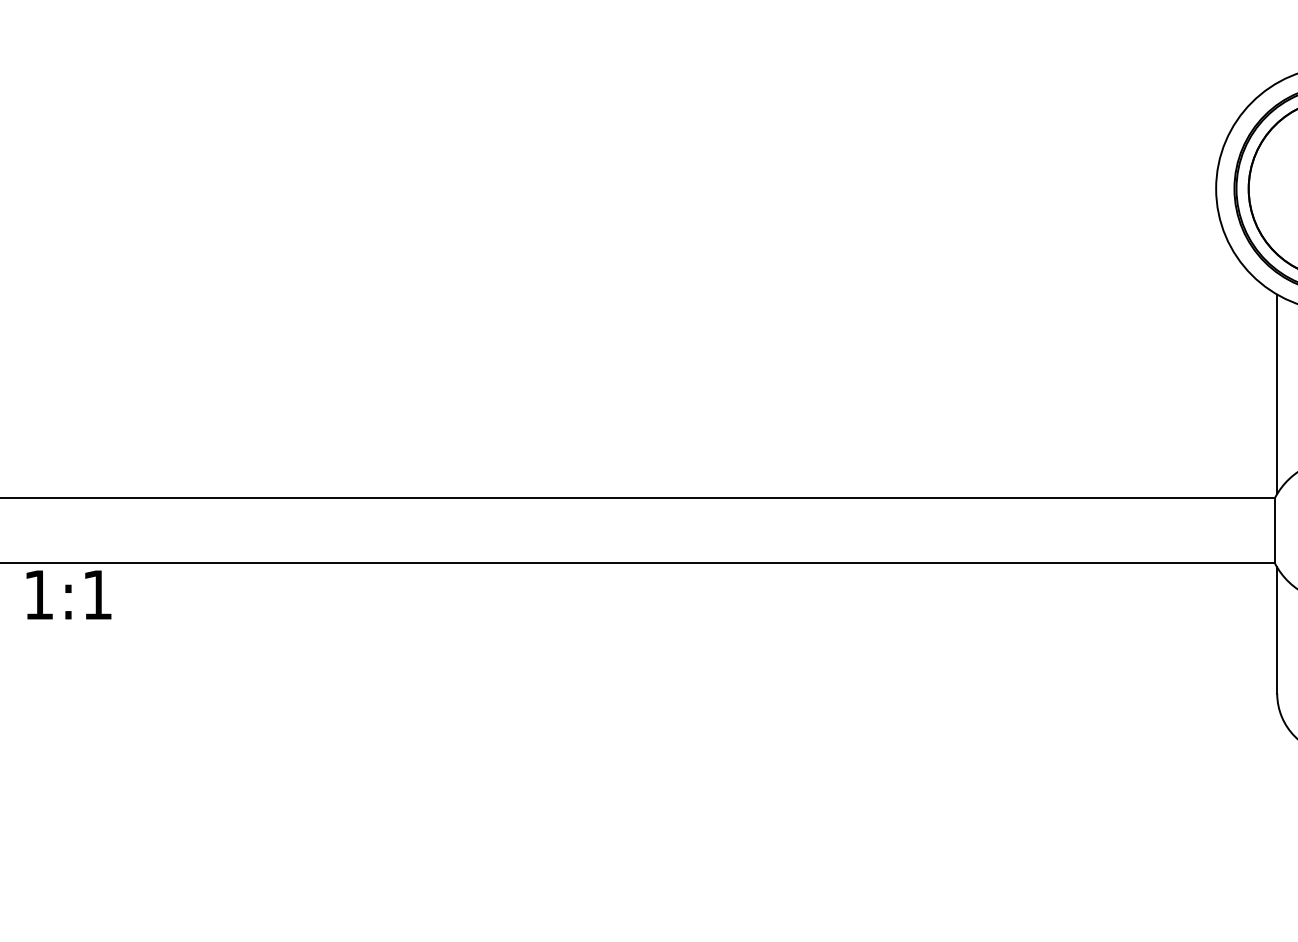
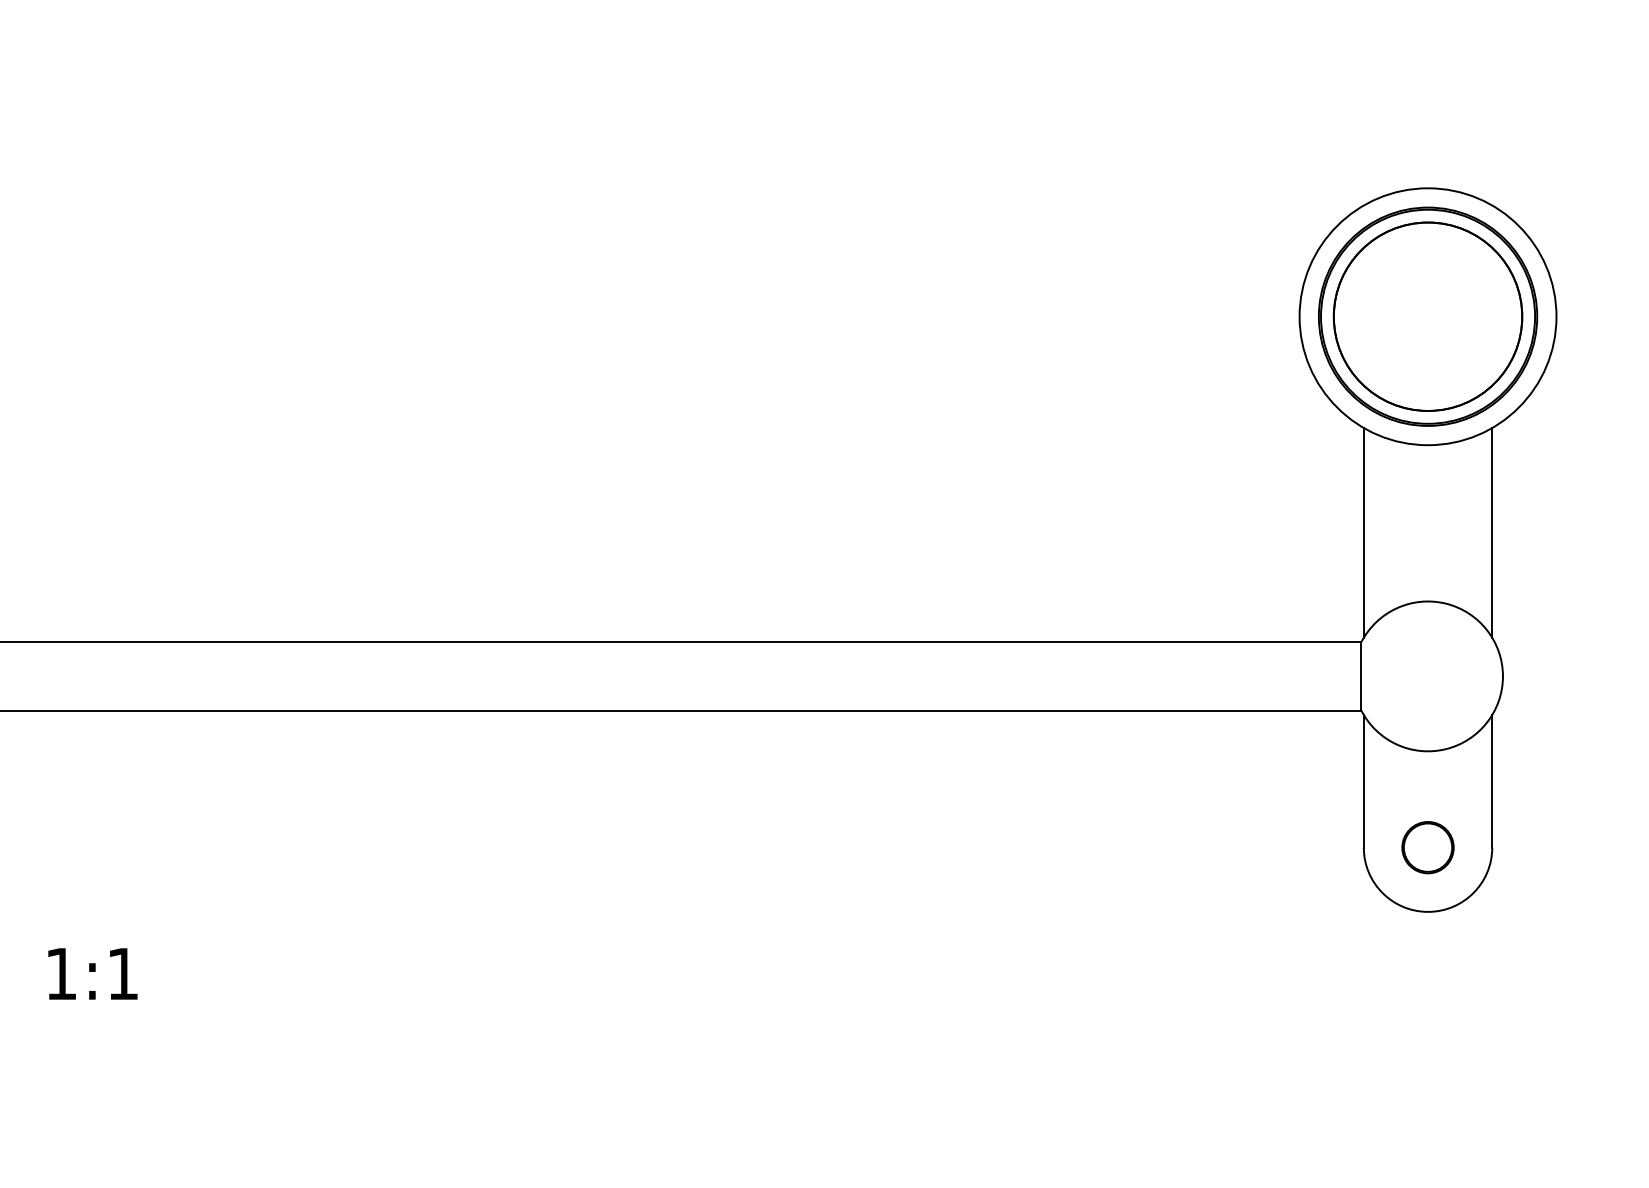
text: (68, 594) -> (92, 973), moved

